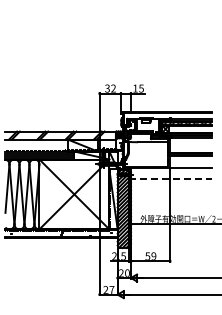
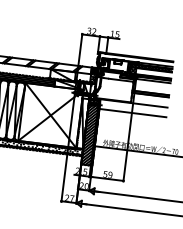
line: (171, 179) -> (132, 113), dashed -> solid

